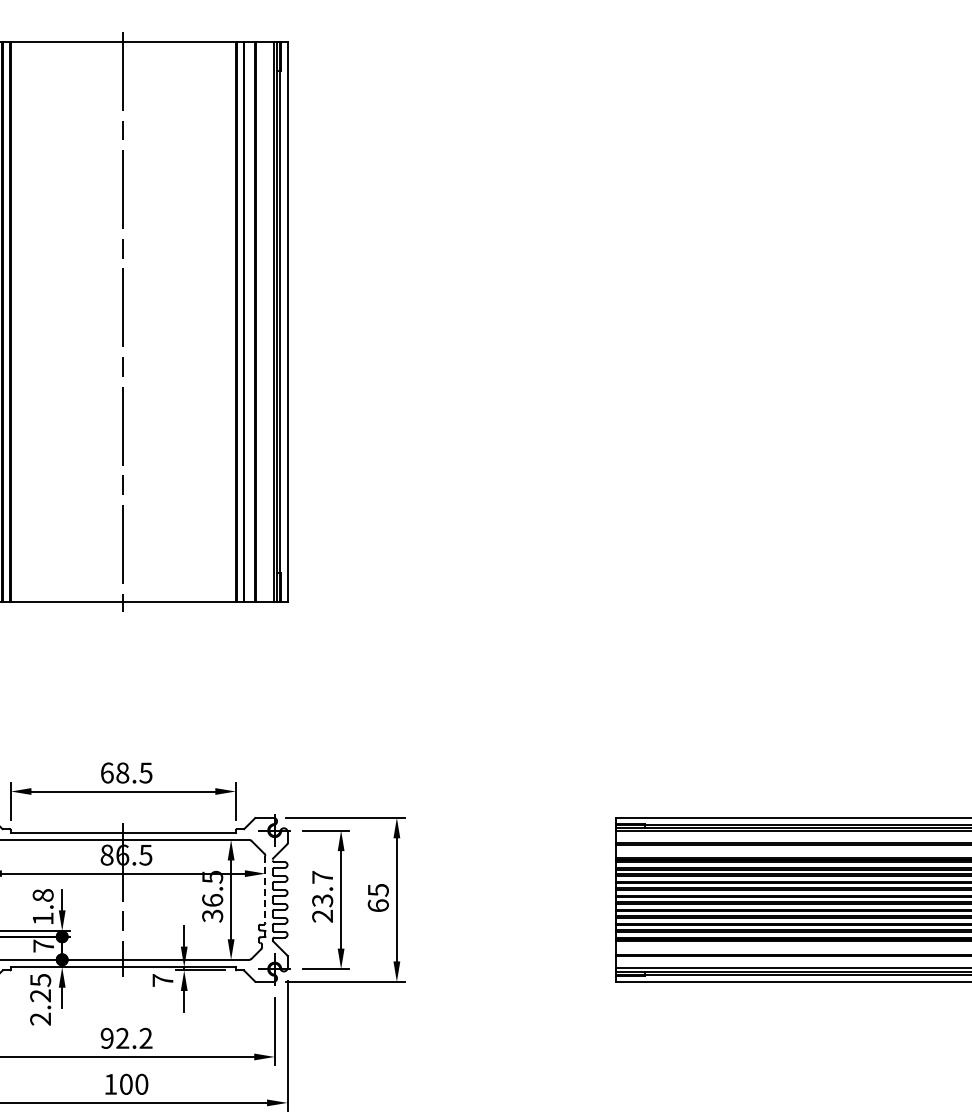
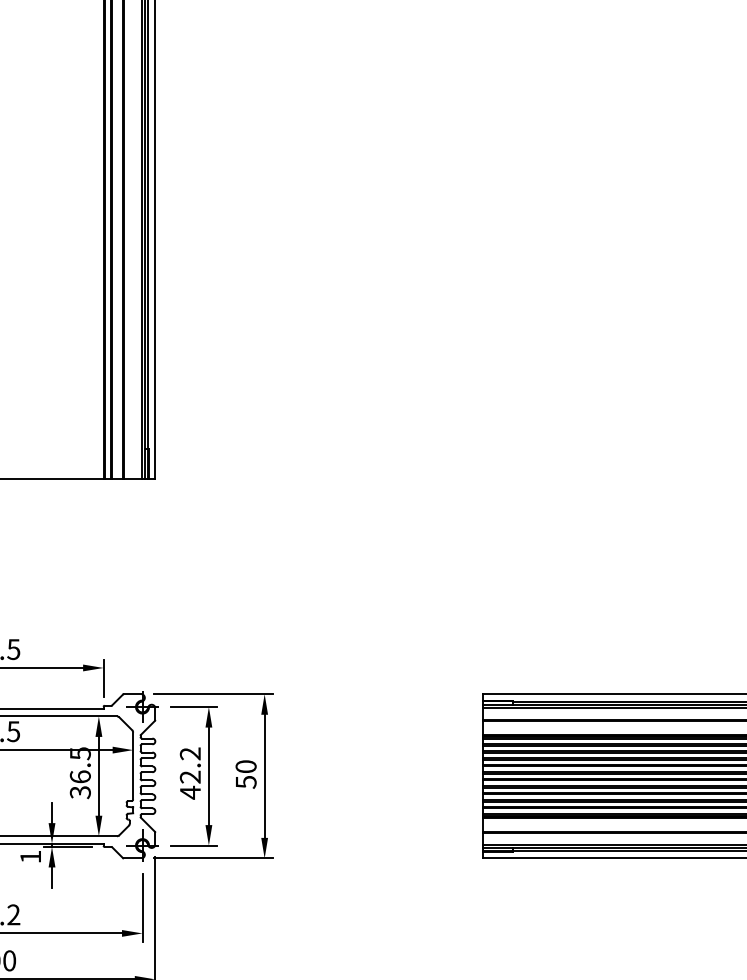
line: (265, 890) -> (133, 766), dashed -> solid
text: (322, 897) -> (190, 773), 23.7 -> 42.2
text: (377, 897) -> (245, 773), 65 -> 50
text: (162, 980) -> (30, 856), 7 -> 1

